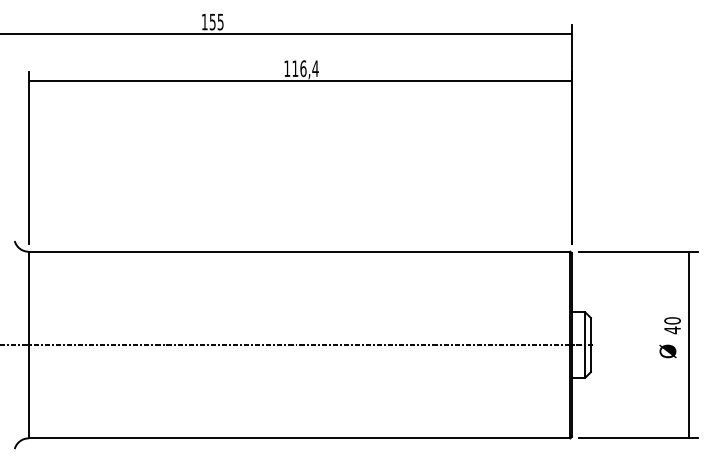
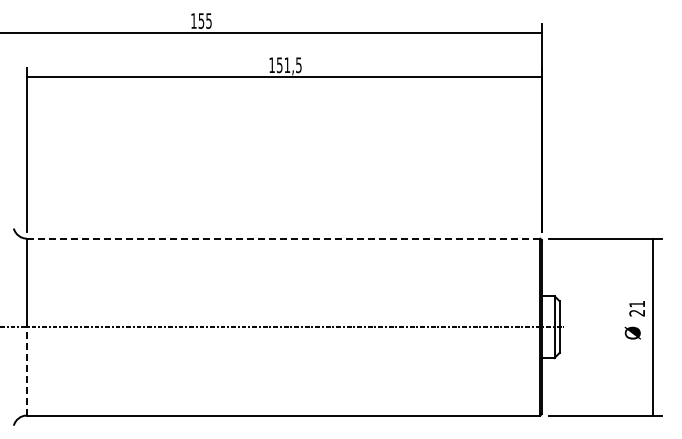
text: (304, 68) -> (288, 65), 116,4 -> 151,5
line: (299, 251) -> (283, 238), solid -> dashed
text: (672, 325) -> (637, 308), 40 -> 21
line: (29, 390) -> (27, 370), solid -> dashed

